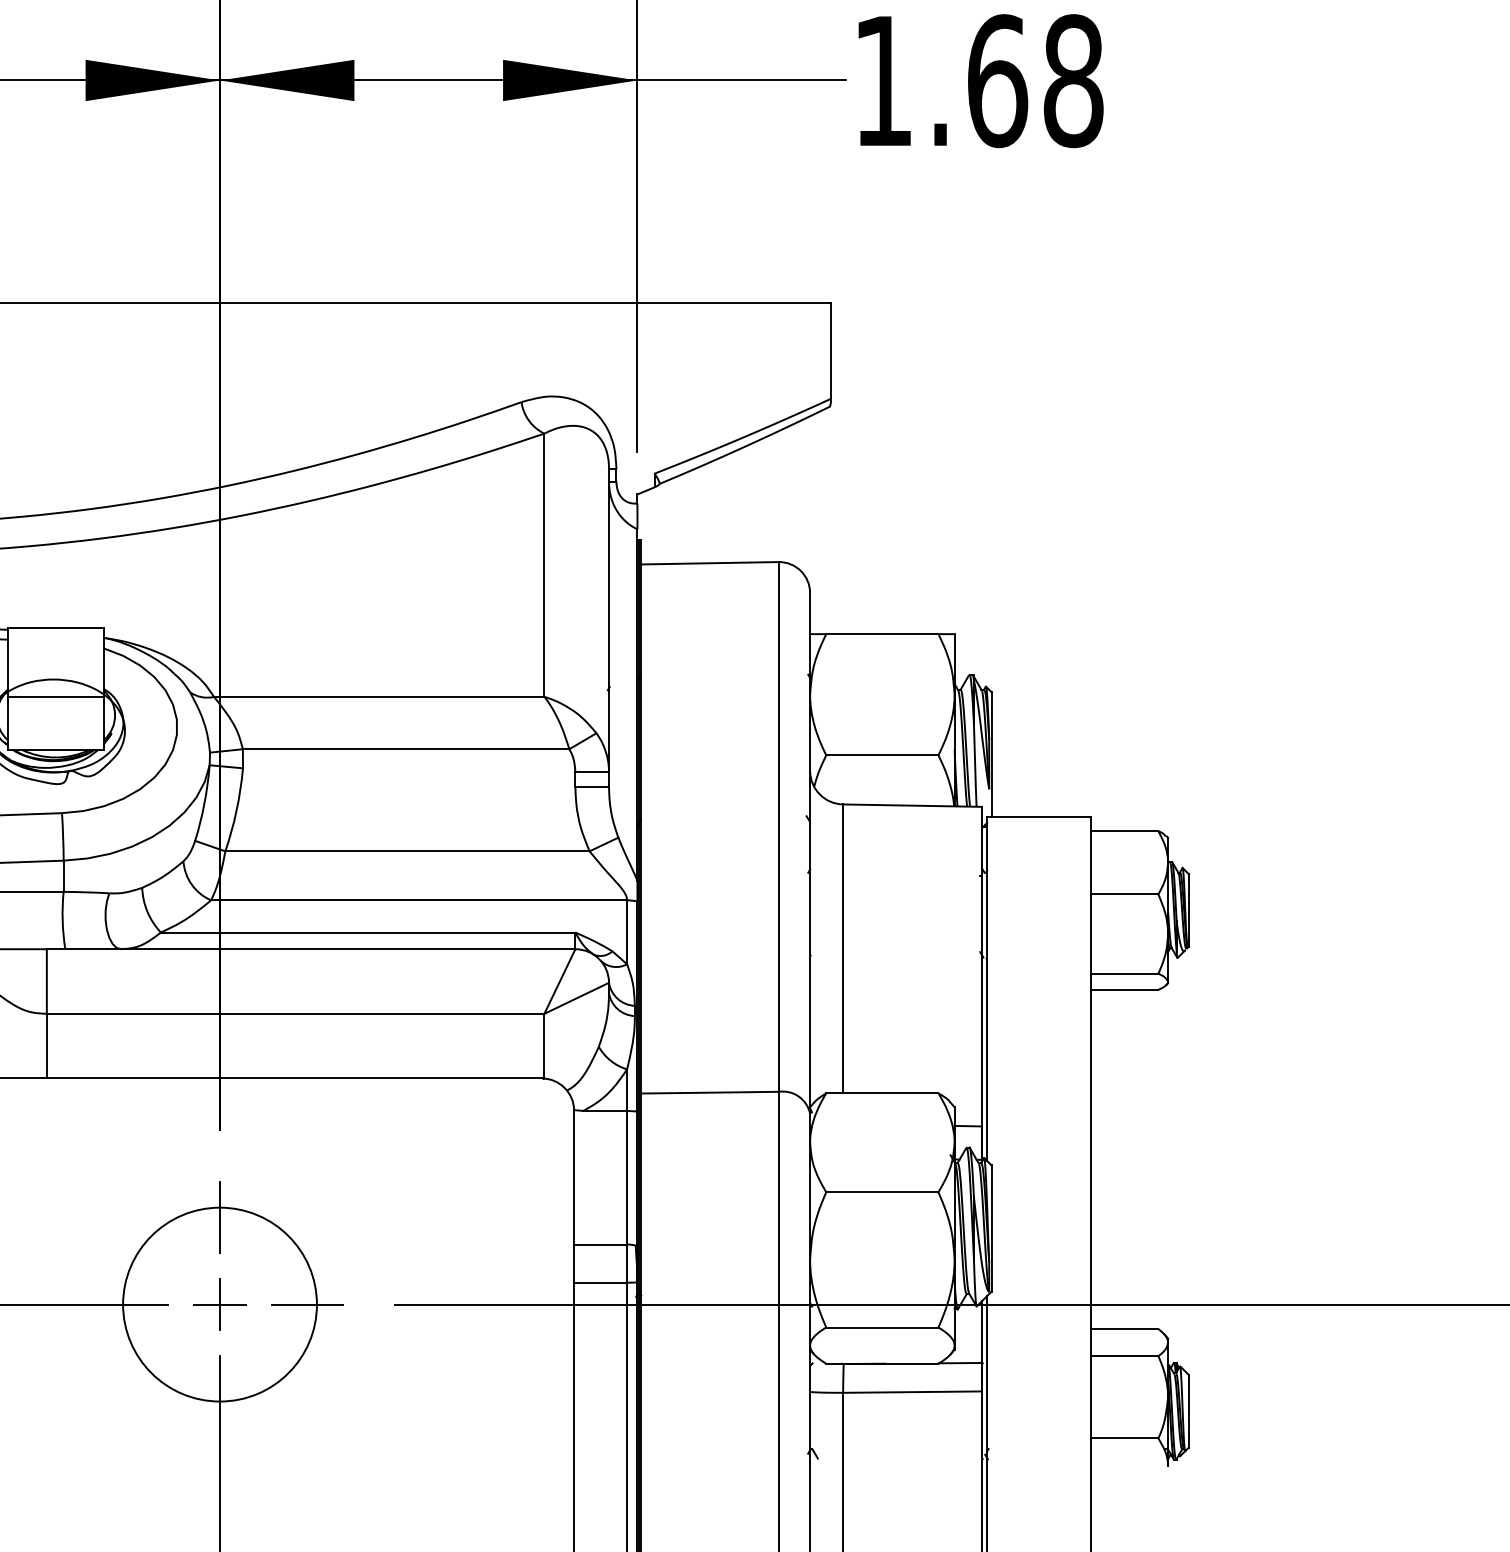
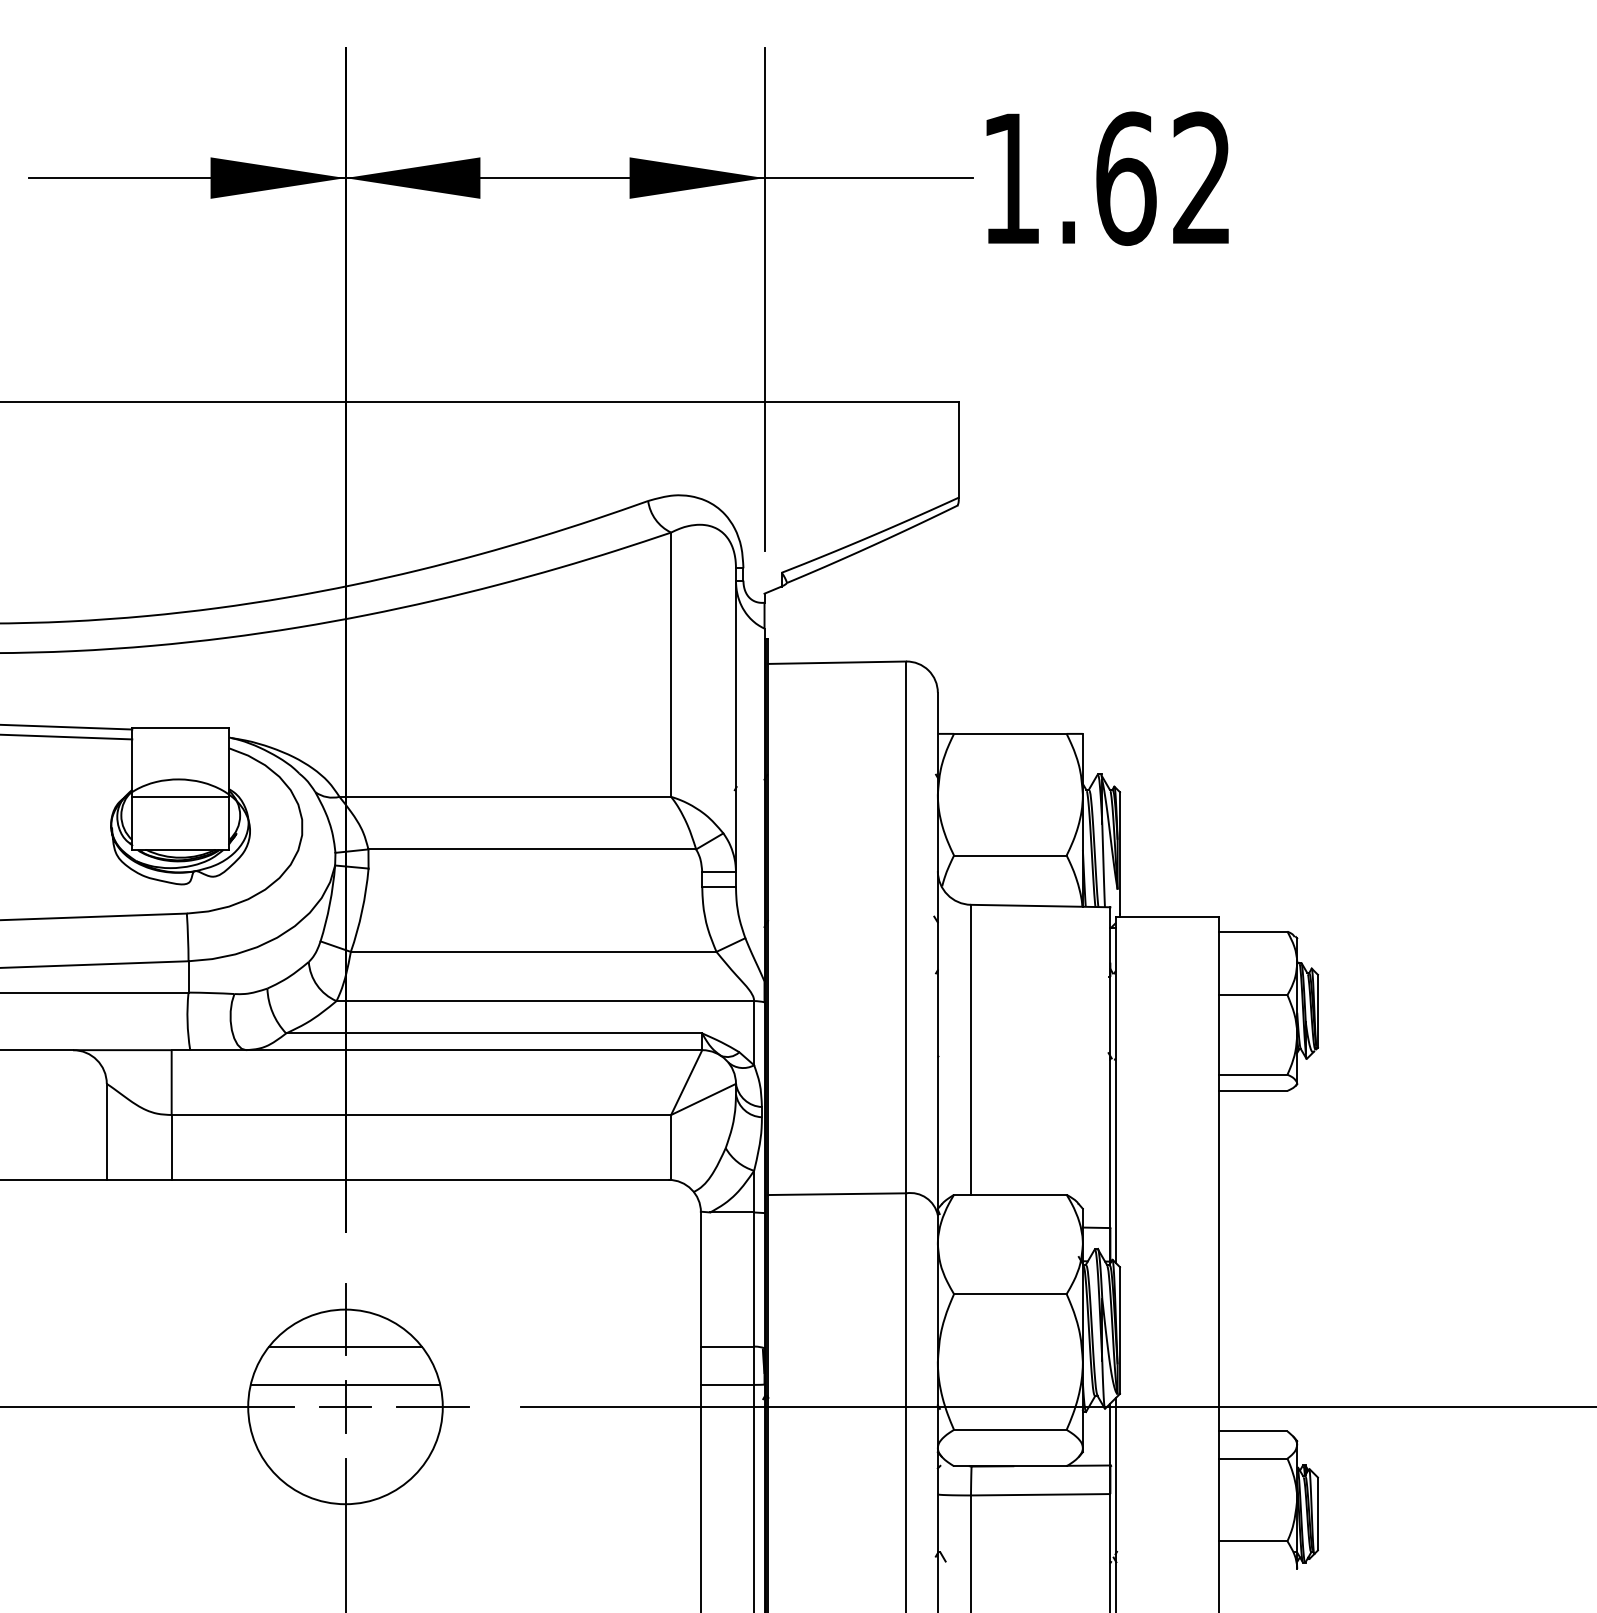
text: (1073, 80) -> (1202, 178), 1.68 -> 1.62
line: (220, 1244) -> (345, 1346), added
line: (220, 1282) -> (345, 1384), added

